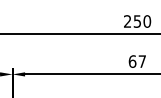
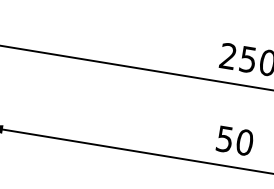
text: (137, 61) -> (235, 140), 67 -> 50

